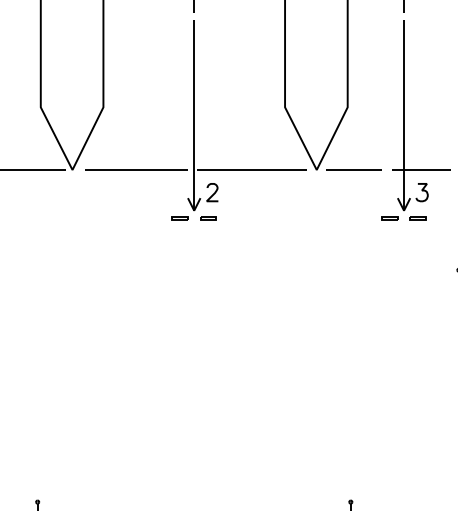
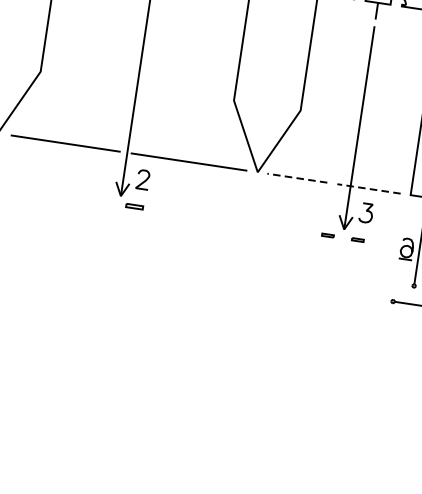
line: (353, 170) -> (296, 178), solid -> dashed
line: (421, 170) -> (369, 189), solid -> dashed
part: (179, 218) -> (103, 202), removed
part: (389, 218) -> (327, 235), size x0.7
part: (417, 218) -> (357, 239), size x0.7

